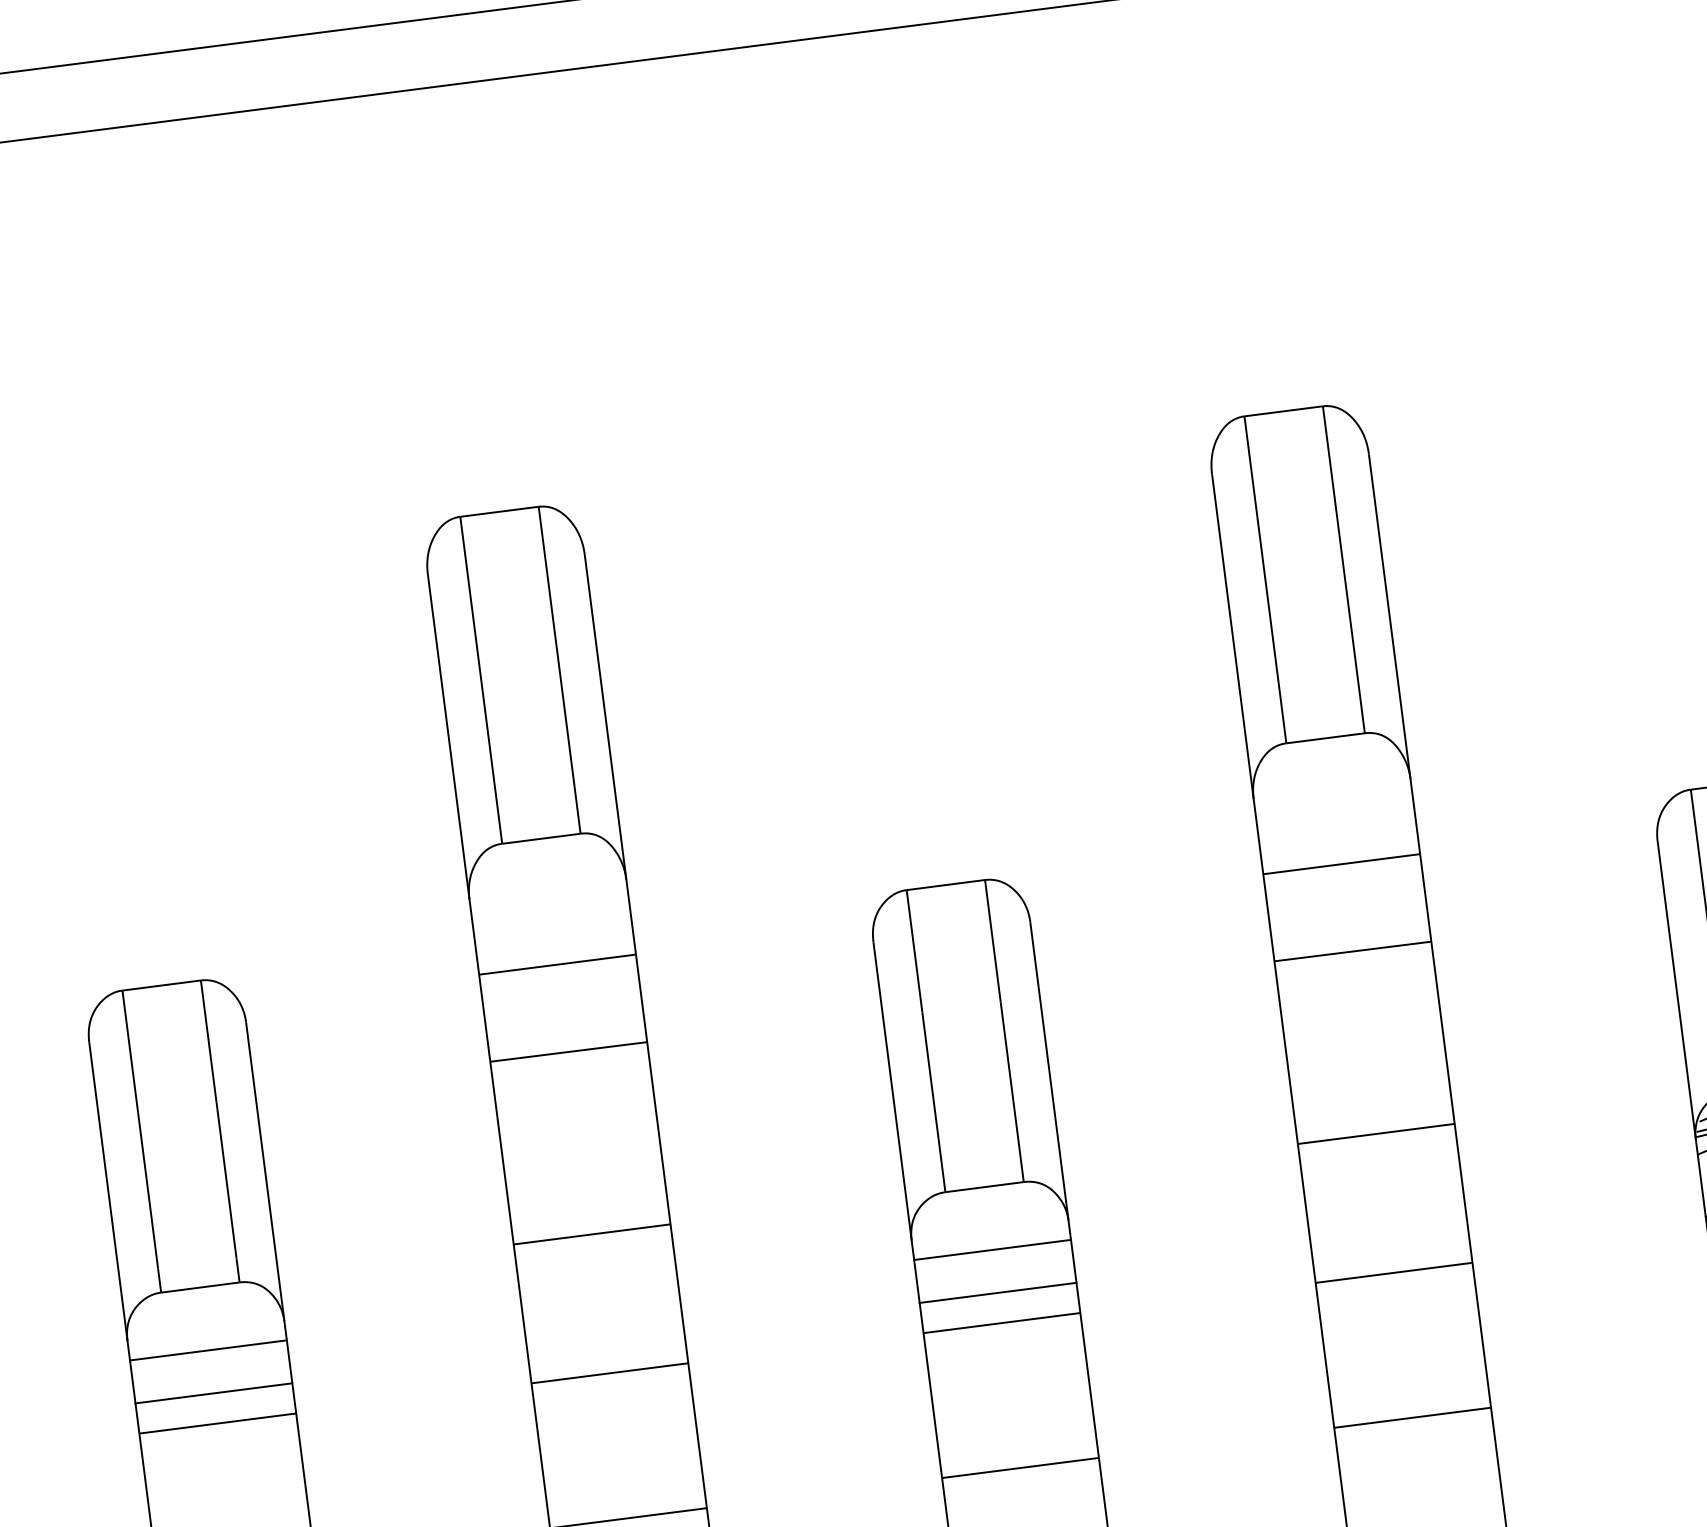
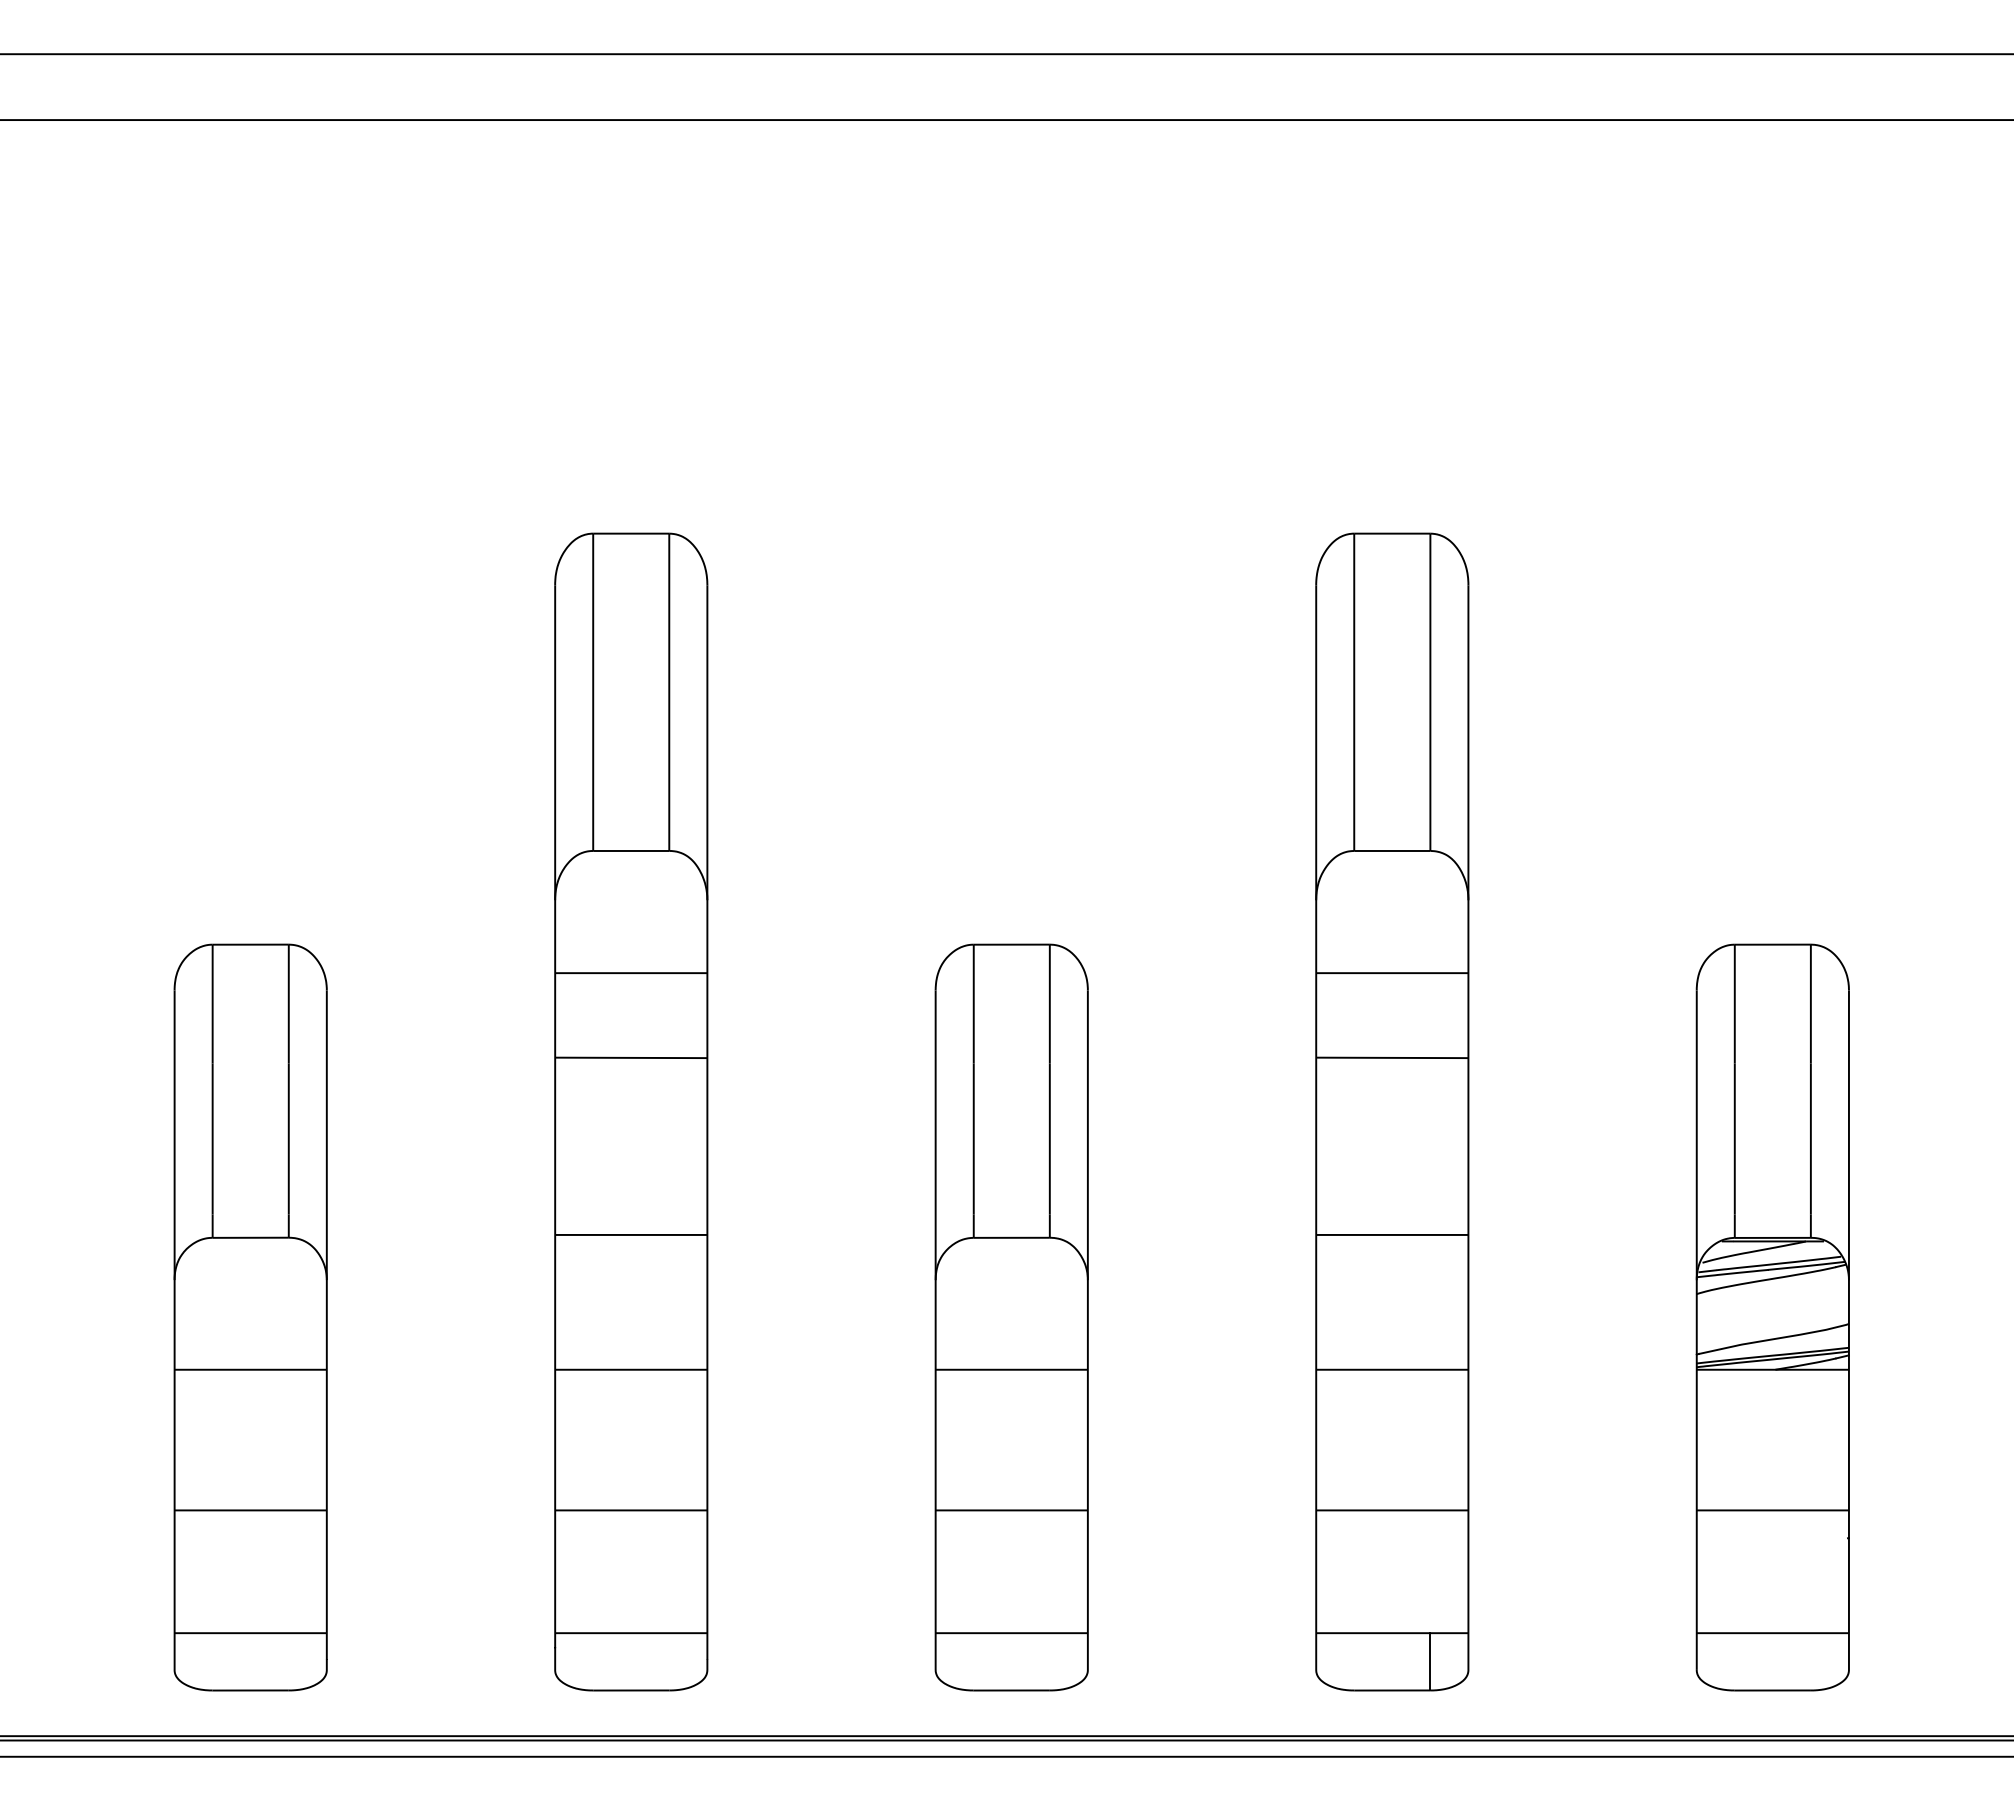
line: (992, 1249) -> (1011, 1298), removed
line: (997, 1292) -> (1011, 1340), removed
line: (208, 1350) -> (250, 1298), removed
line: (213, 1393) -> (250, 1340), removed

